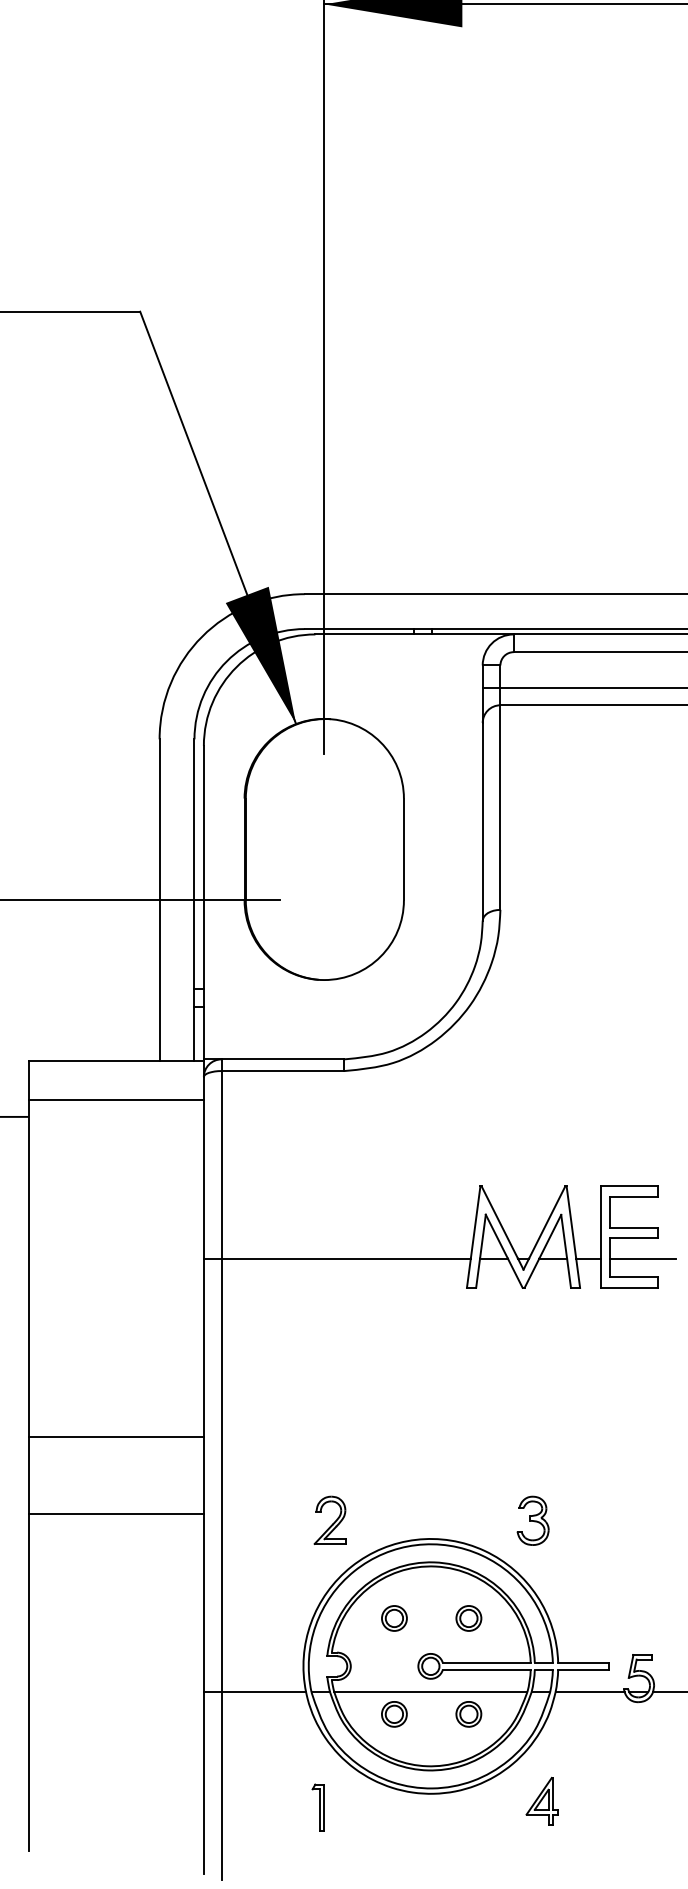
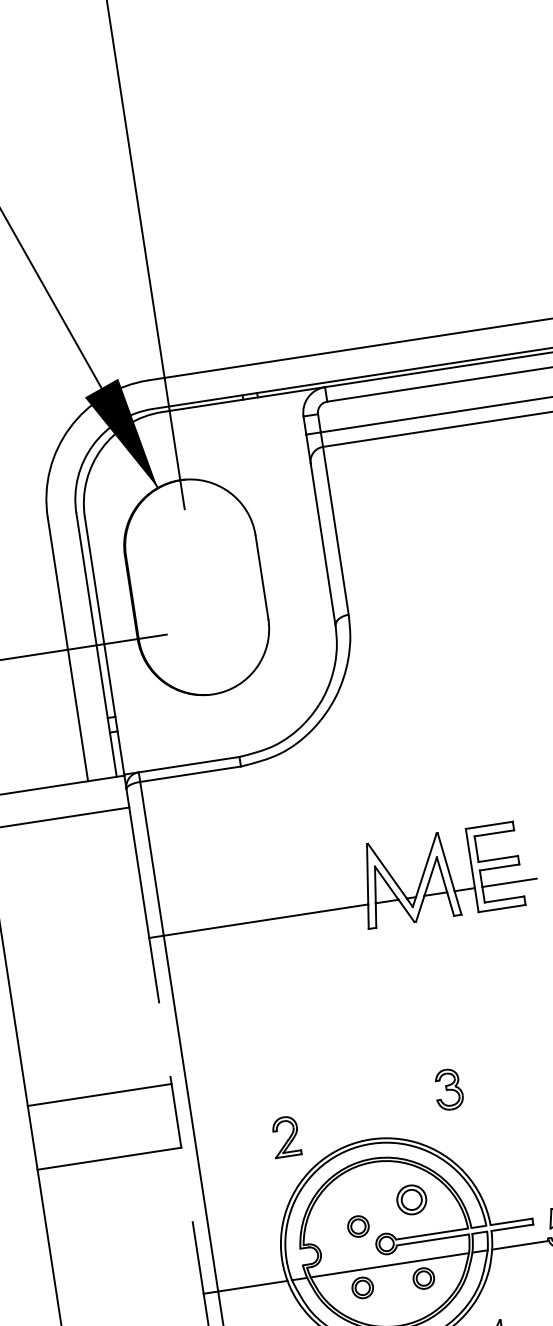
line: (203, 1475) -> (176, 1115), solid -> dashed
part: (532, 1520) -> (448, 1089), moved
part: (394, 1618) -> (358, 1226), moved
part: (468, 1618) -> (411, 1200), size x1.4

